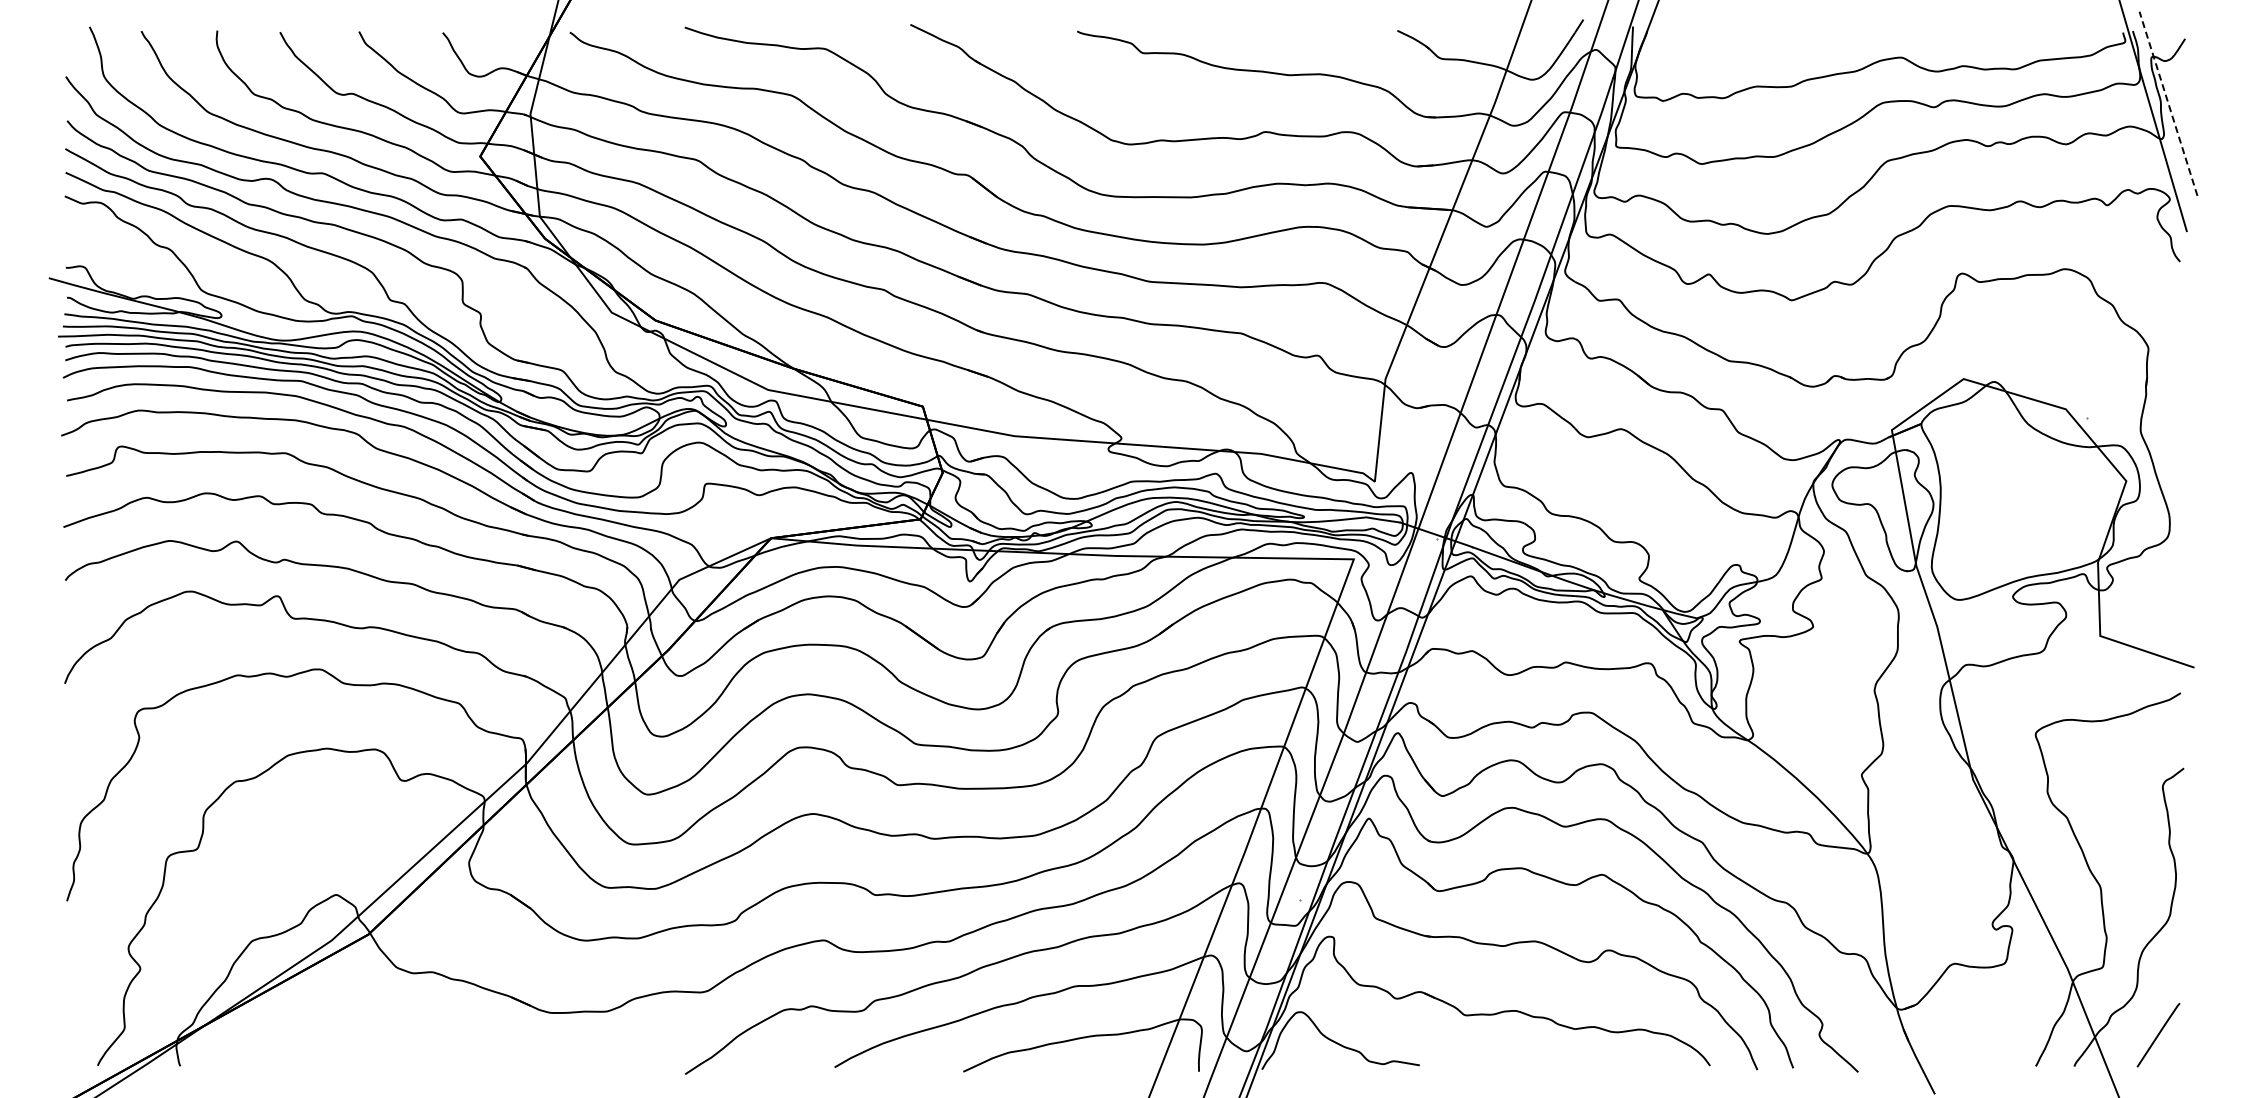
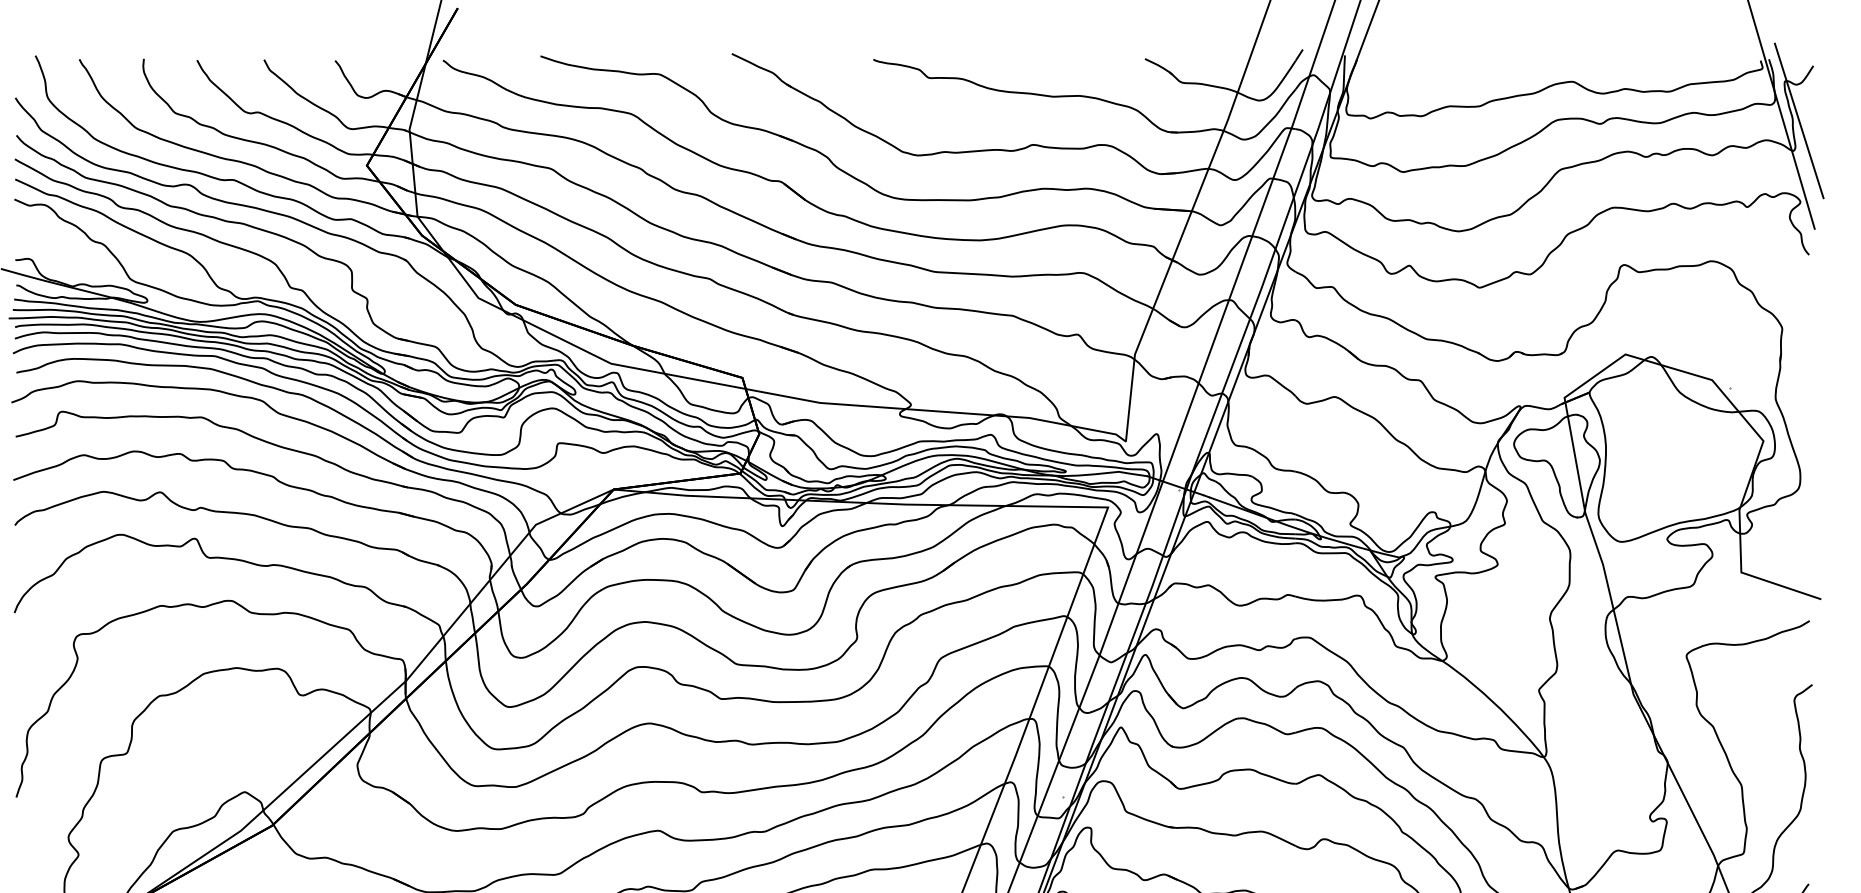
line: (2168, 103) -> (1799, 120), dashed -> solid

